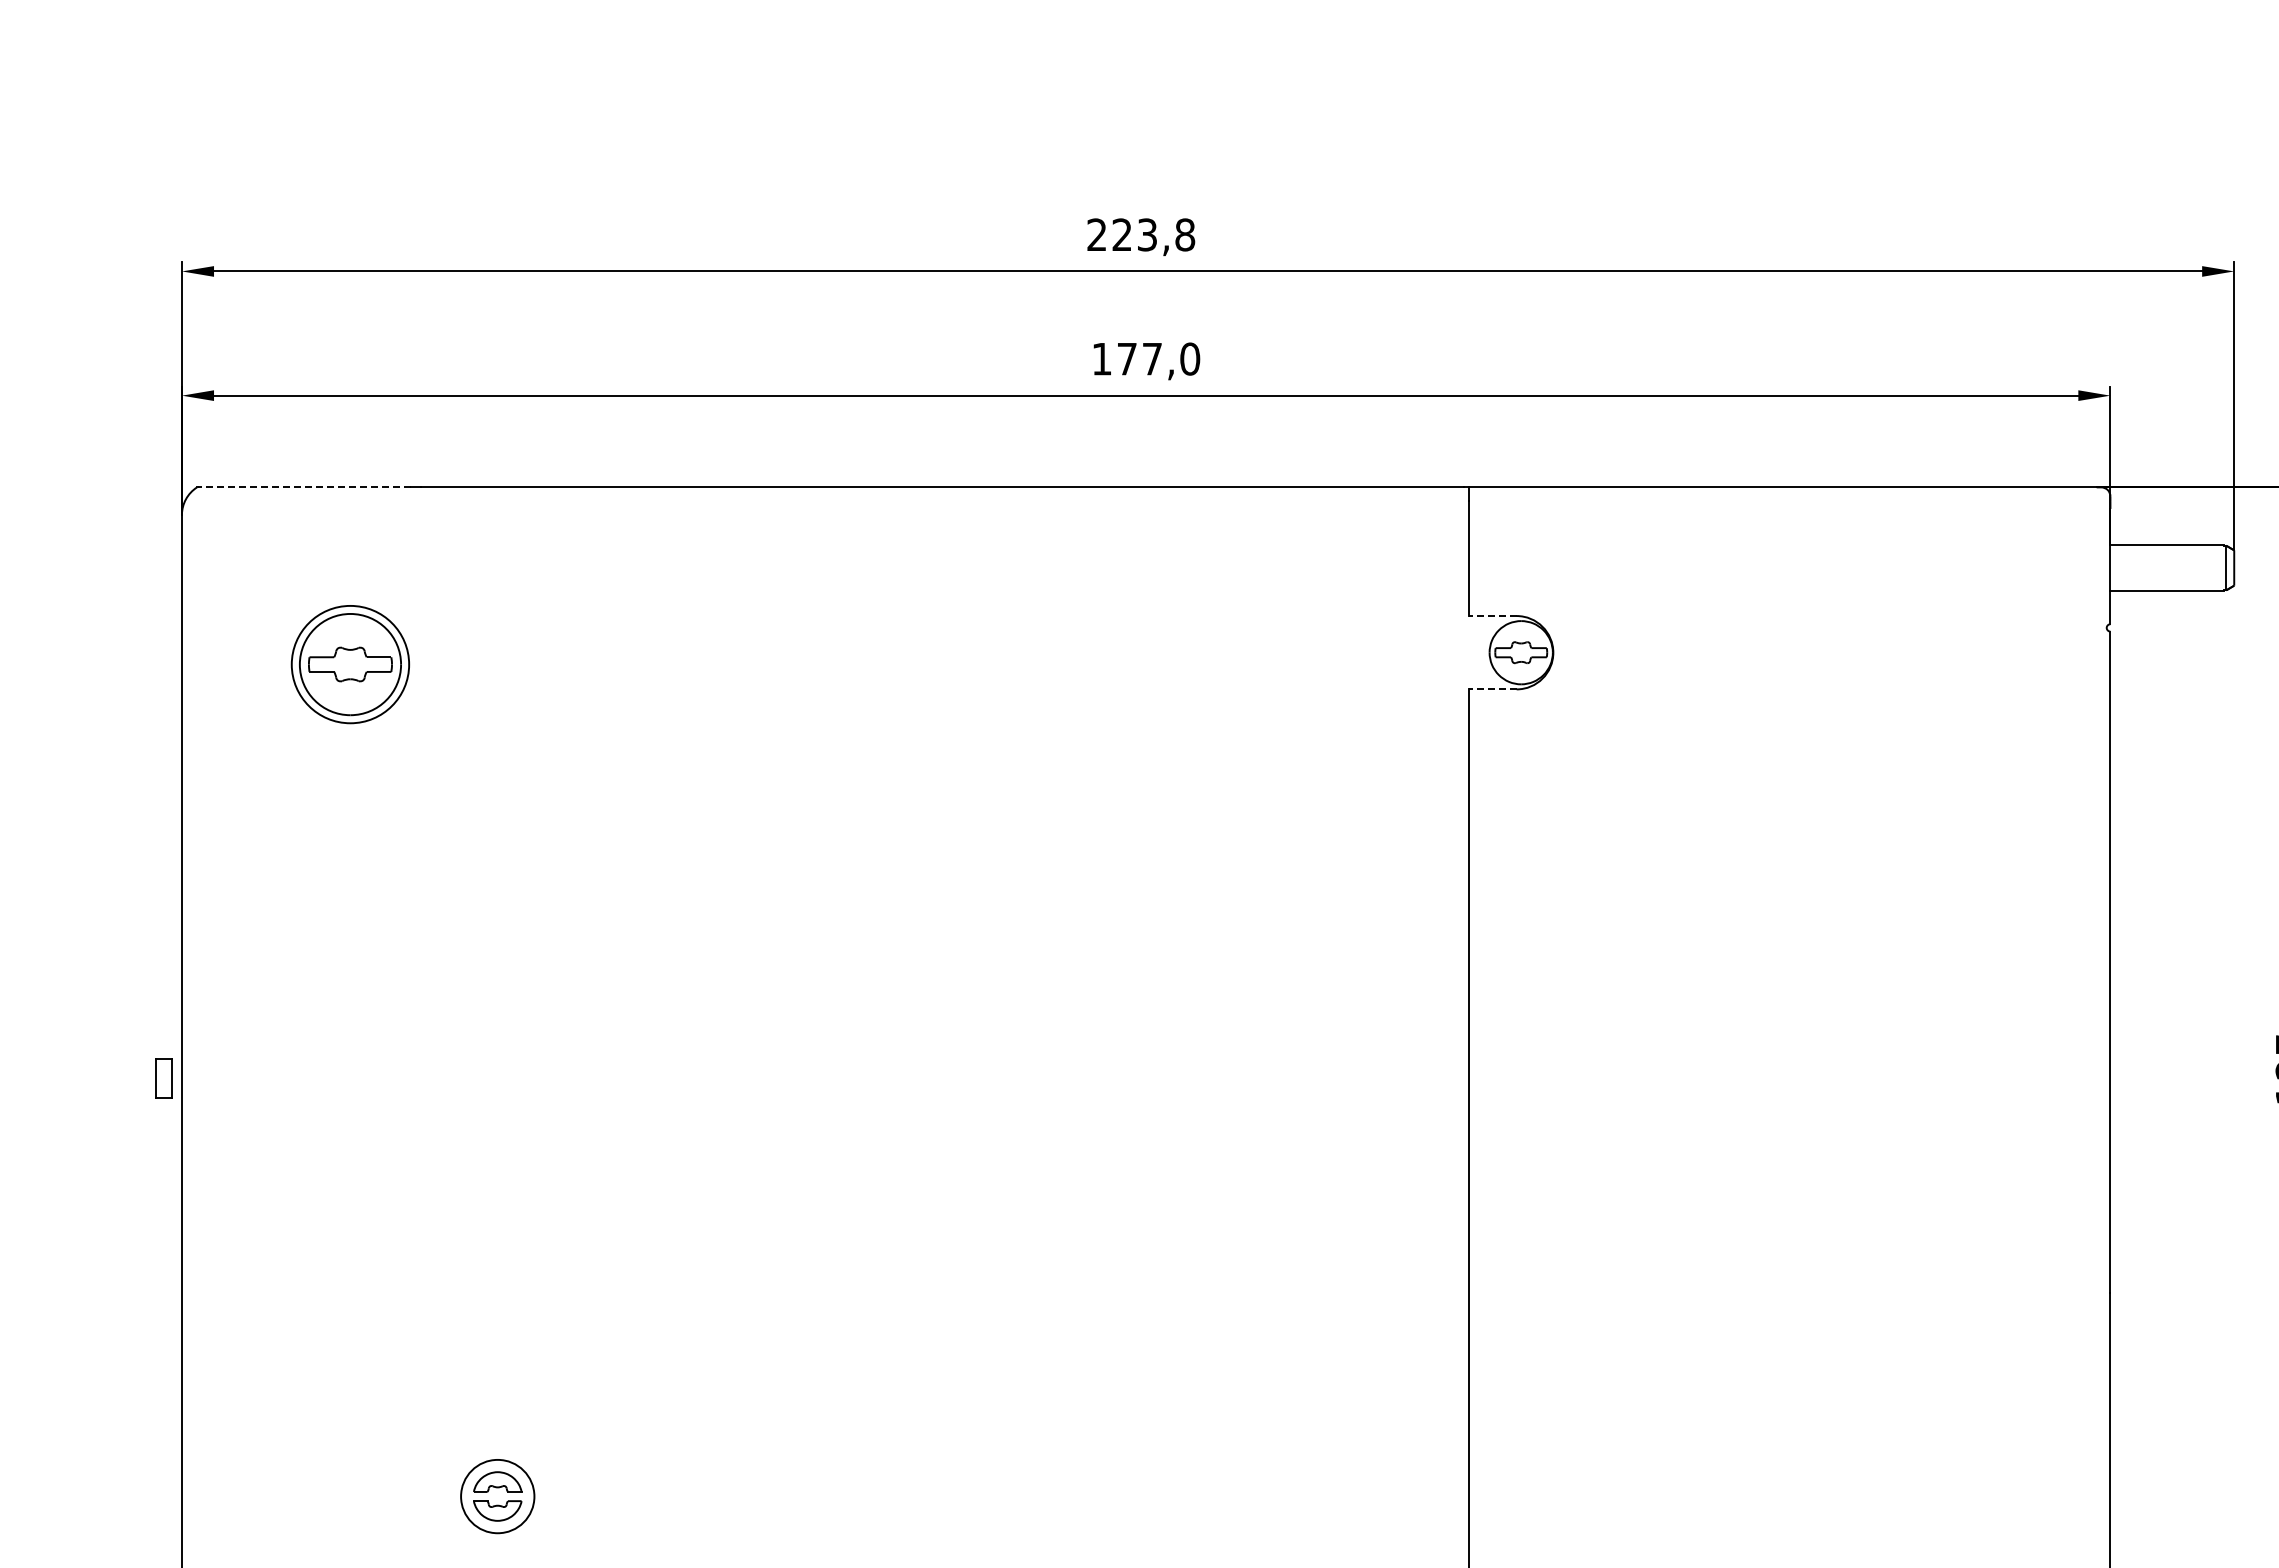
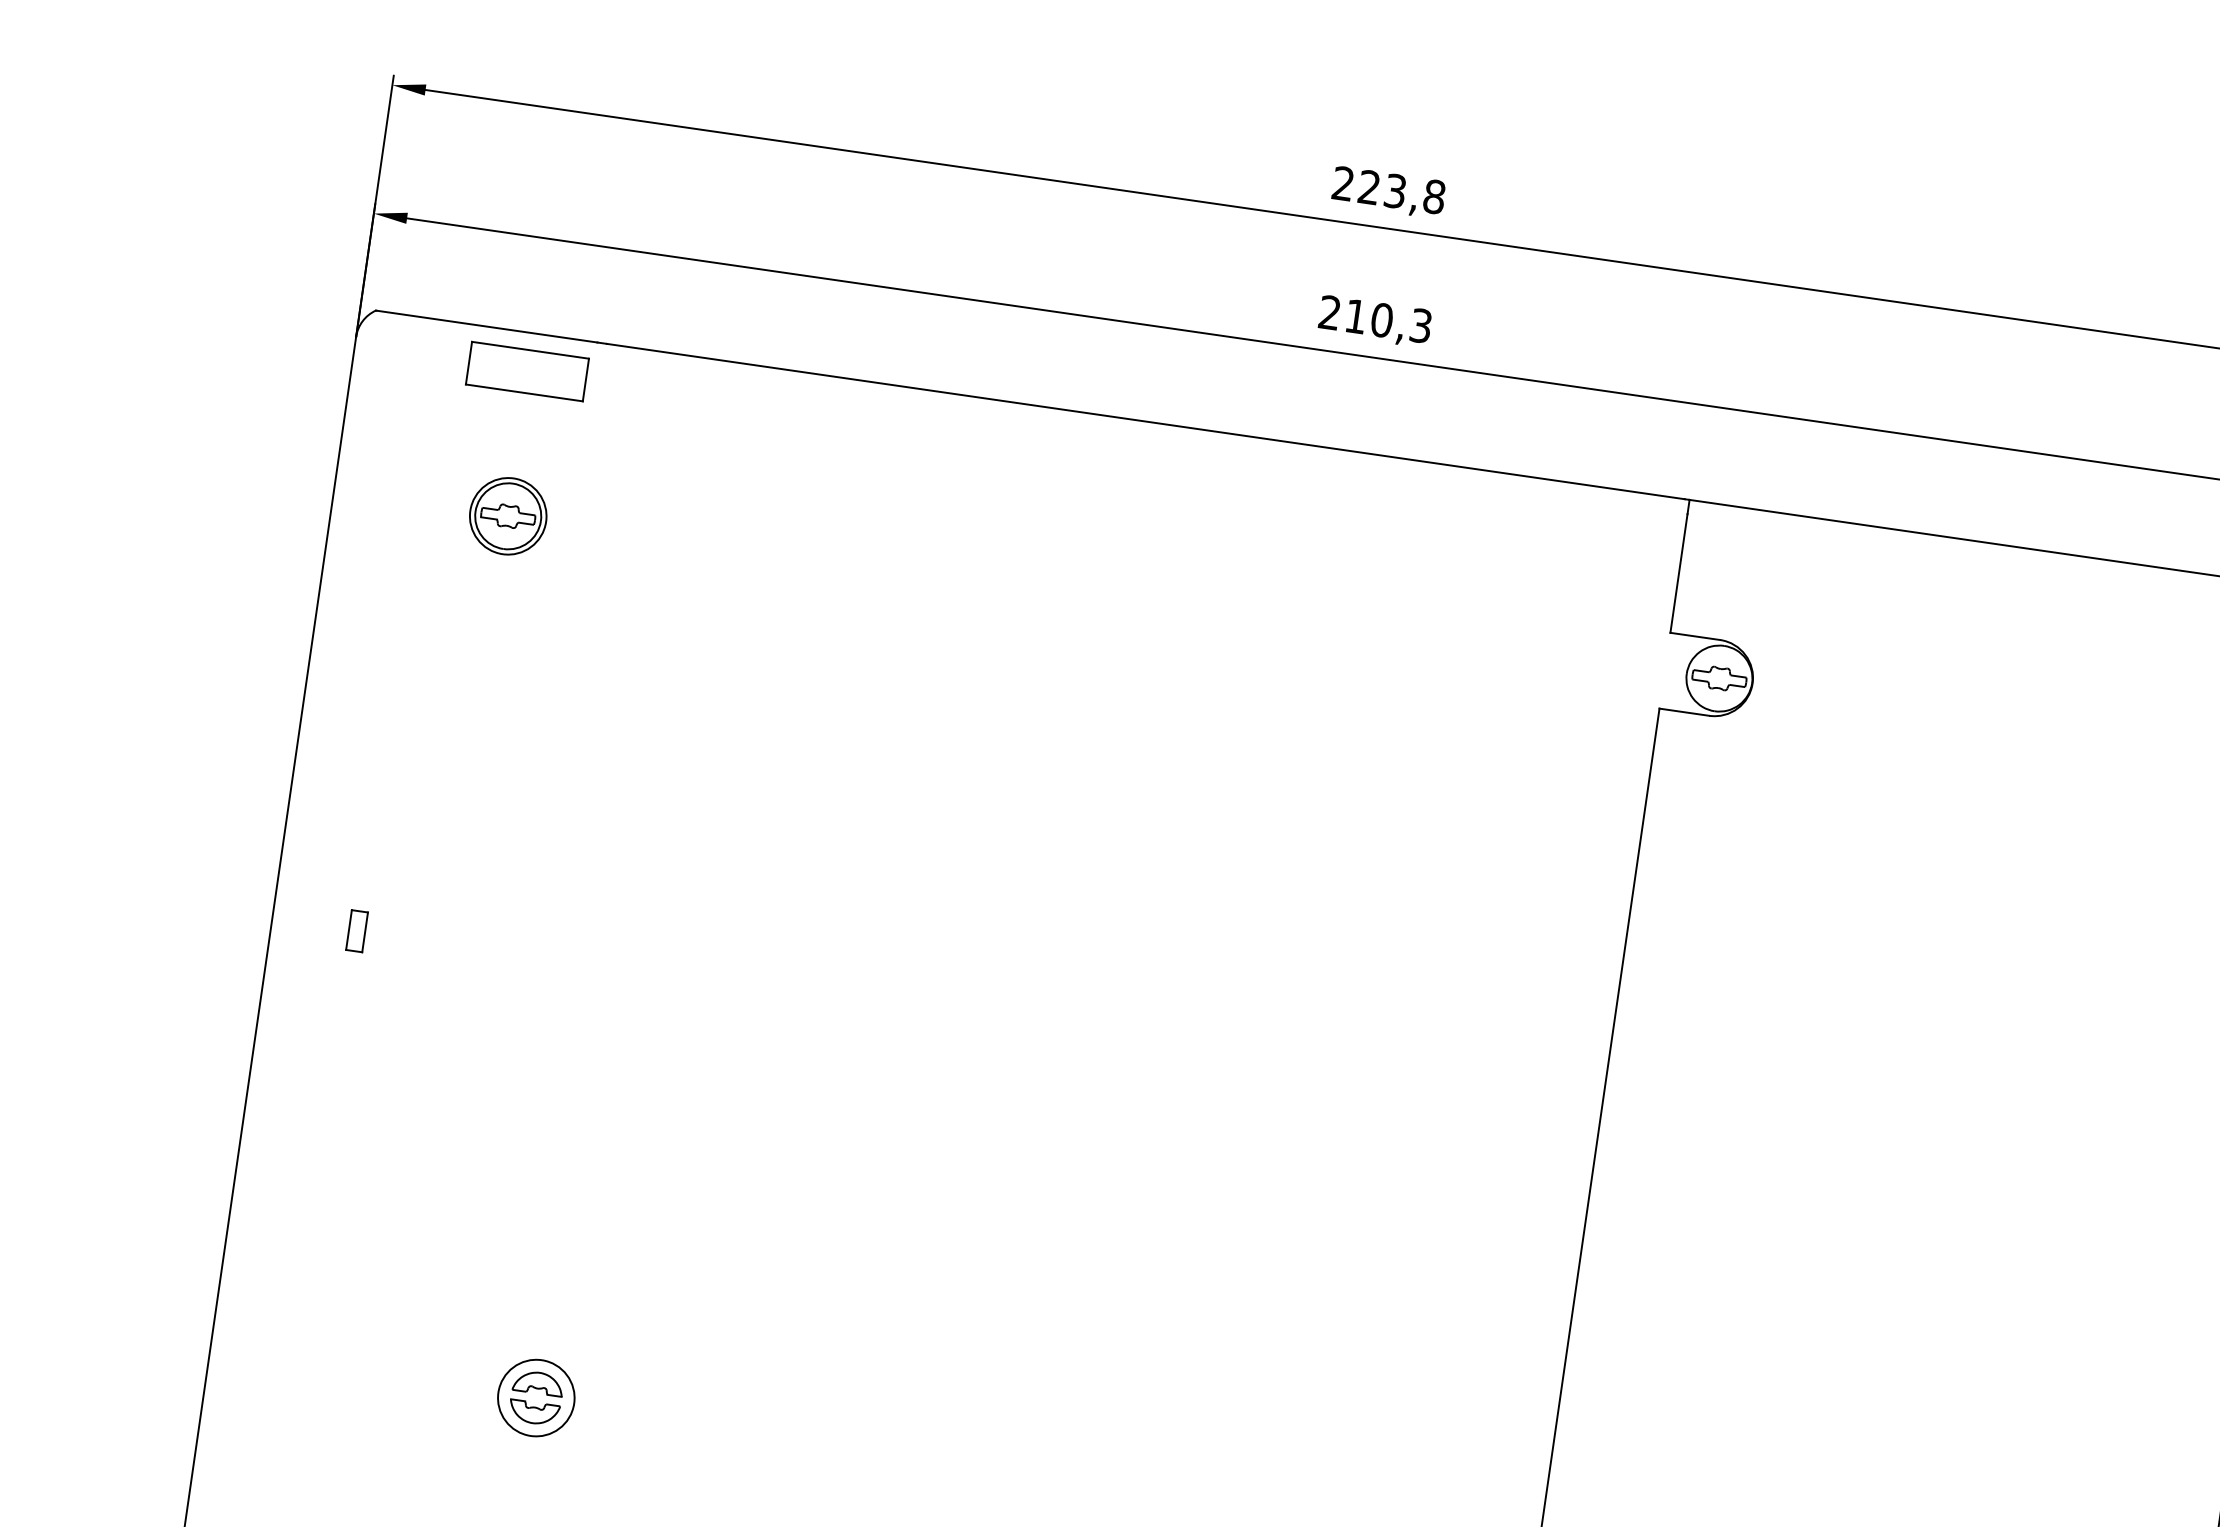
text: (1146, 358) -> (1376, 318), 177,0 -> 210,3
line: (304, 487) -> (486, 326), dashed -> solid
part: (349, 524) -> (527, 371), added
line: (1492, 616) -> (1695, 636), dashed -> solid
part: (350, 663) -> (508, 515), size x0.62
line: (1492, 689) -> (1684, 712), dashed -> solid
part: (163, 1078) -> (356, 931), moved

